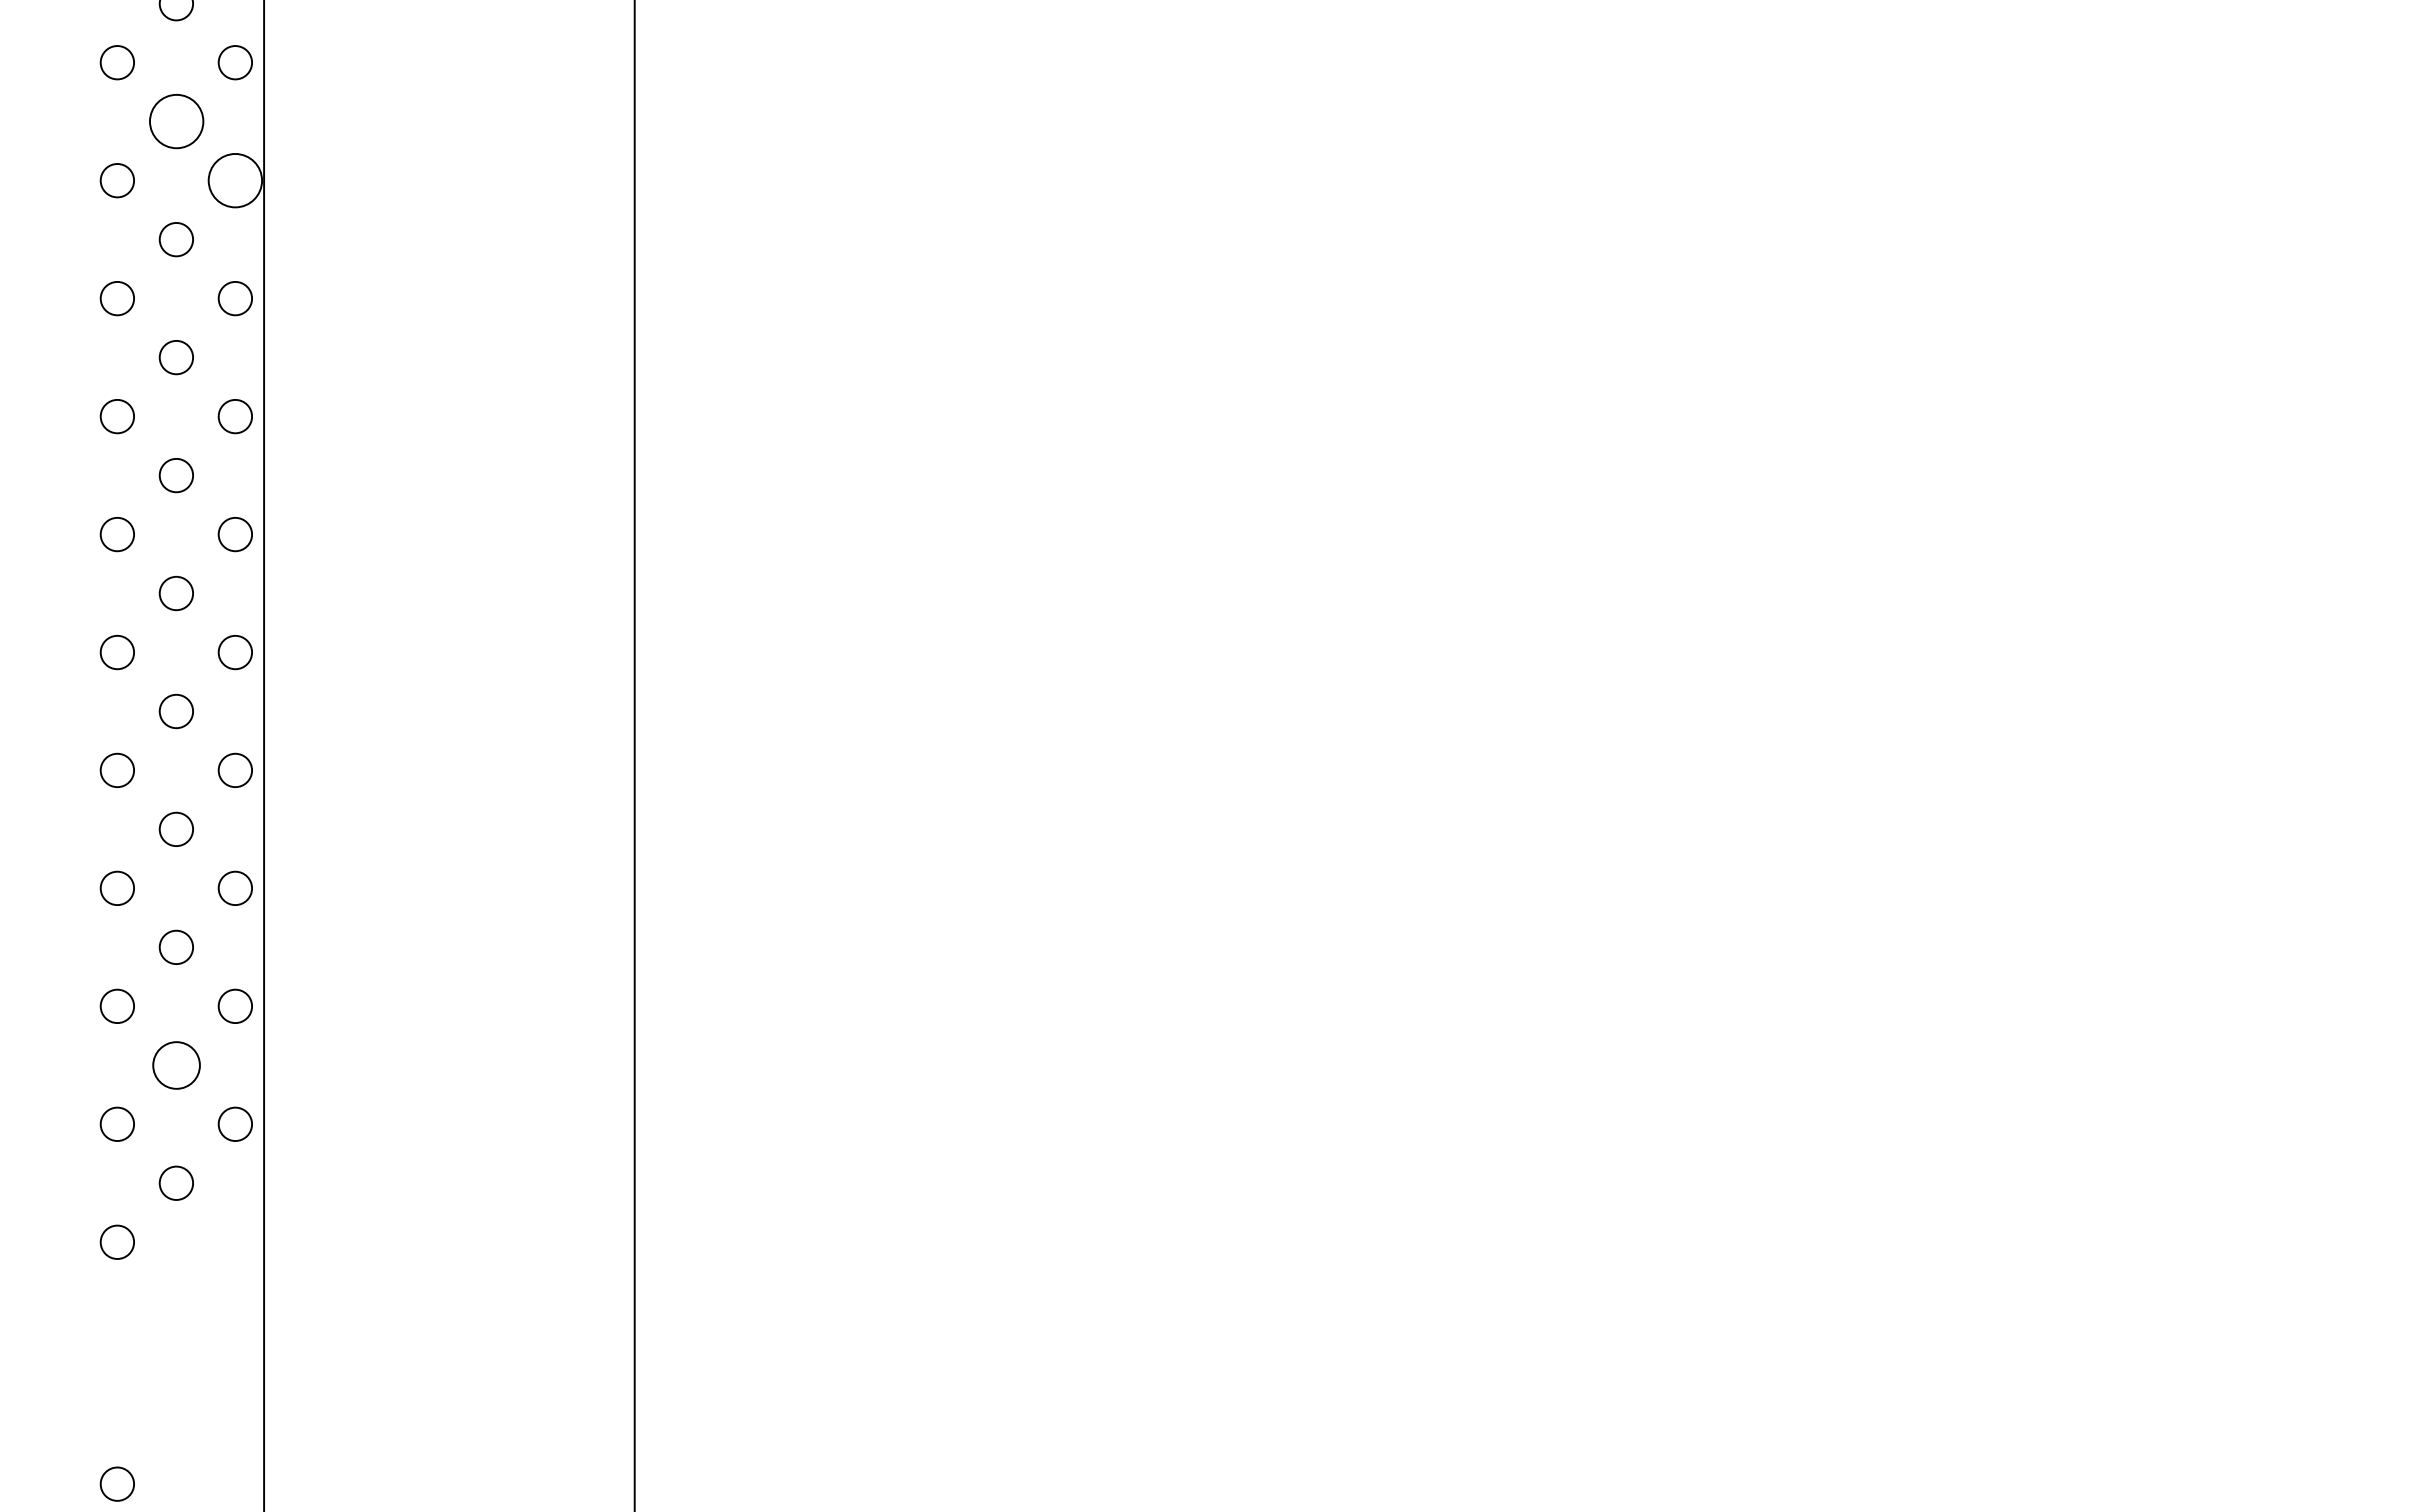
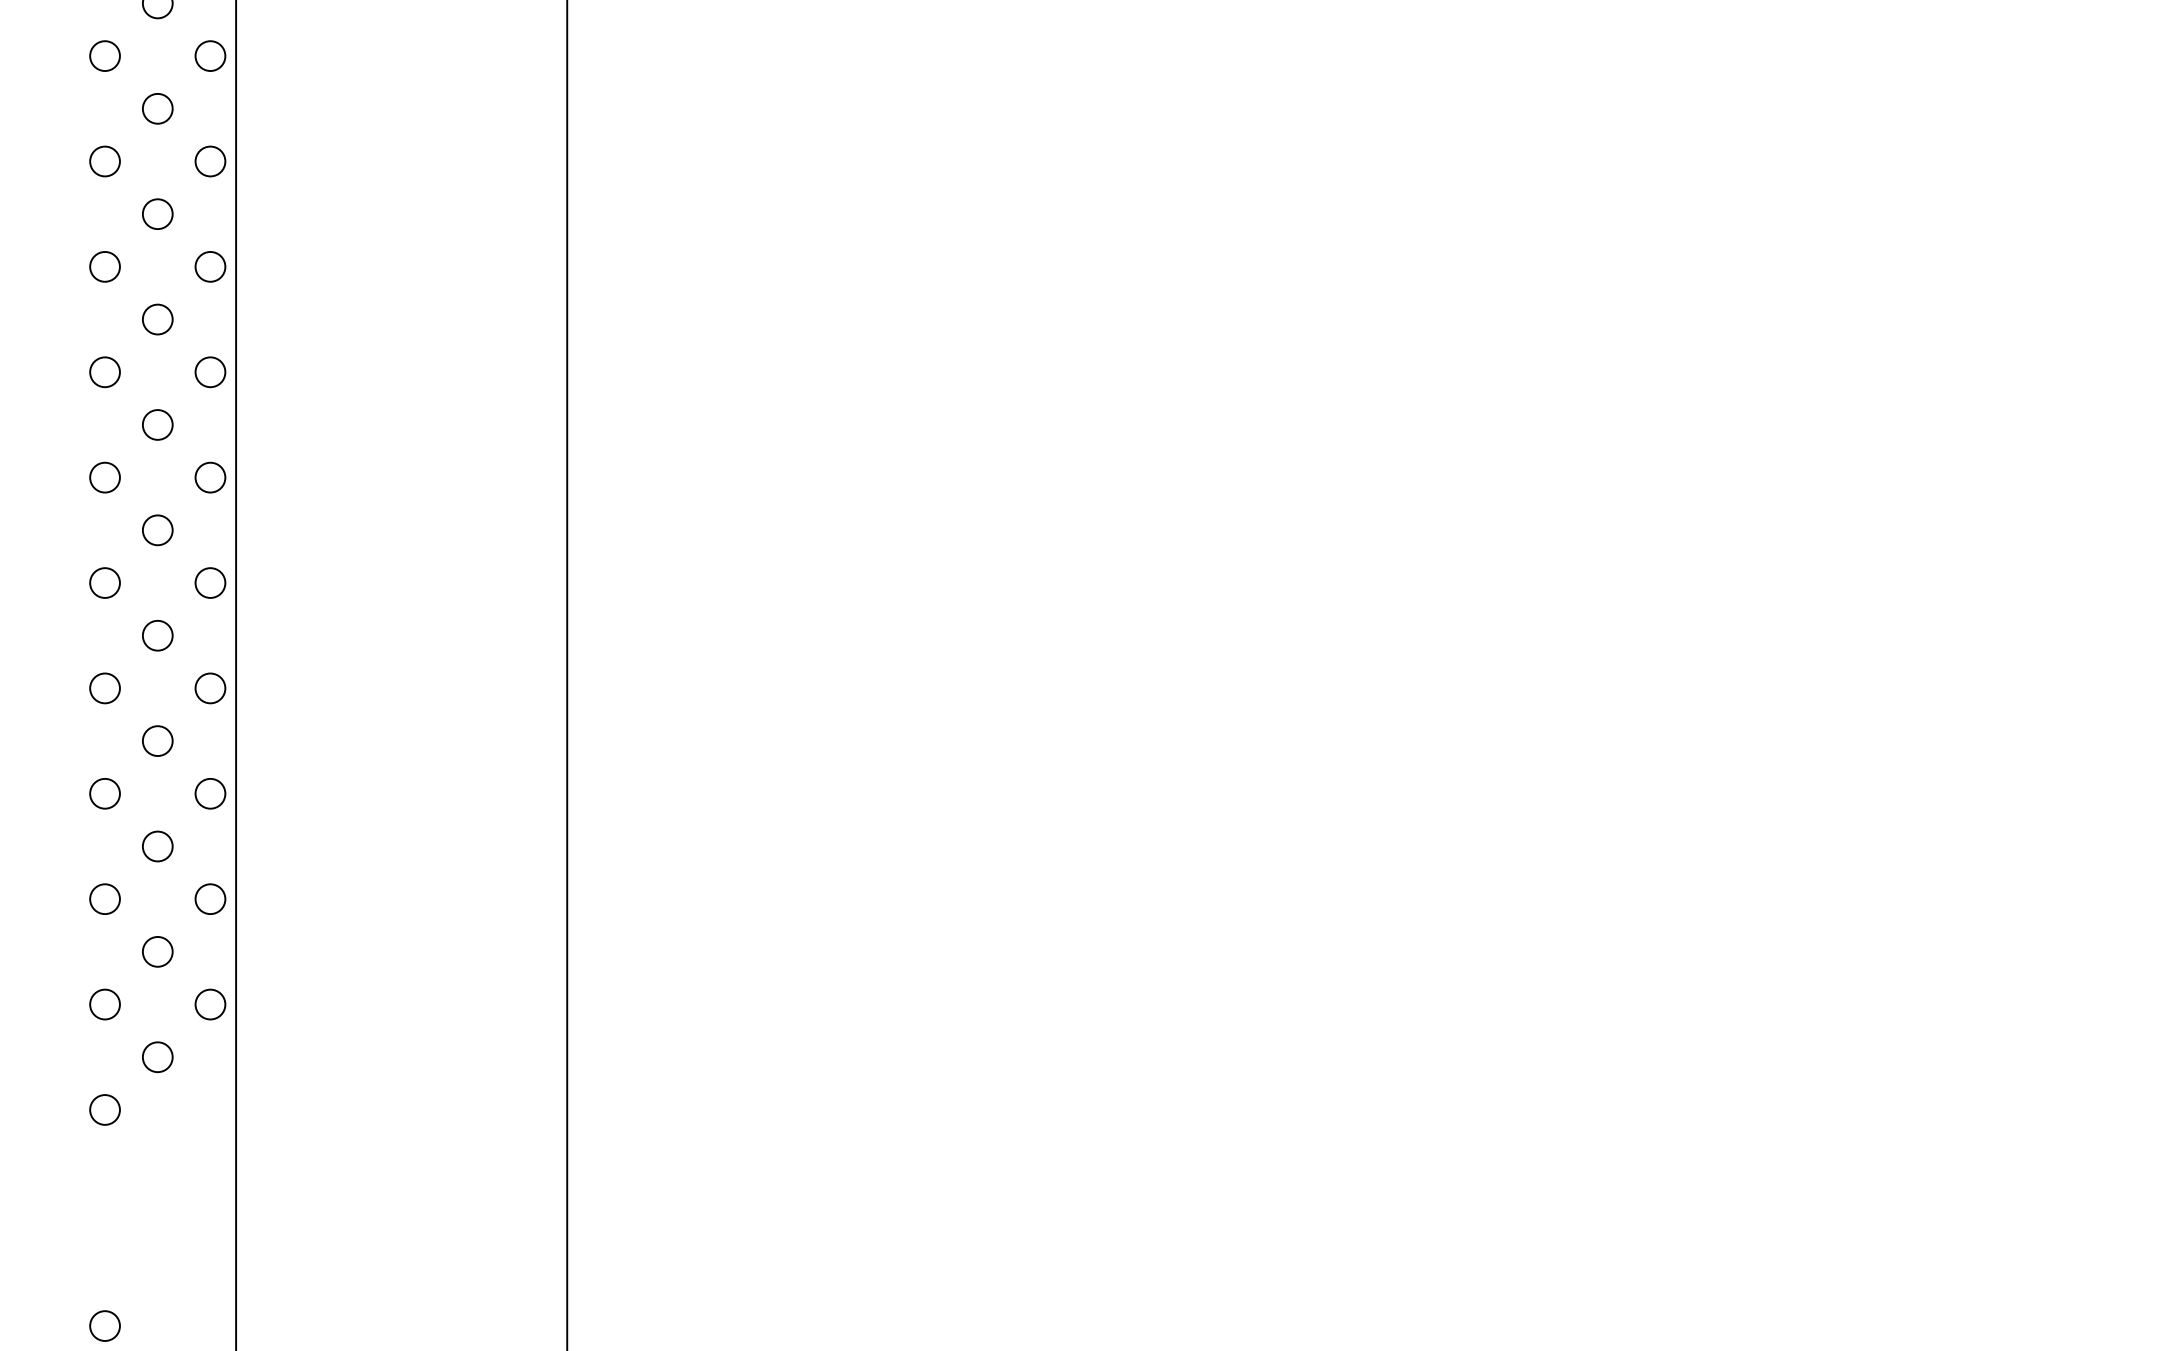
circle: (175, 121) -> (156, 108), size x0.62
circle: (235, 180) -> (210, 161), size x0.62
circle: (175, 1064) -> (156, 951), size x0.71

